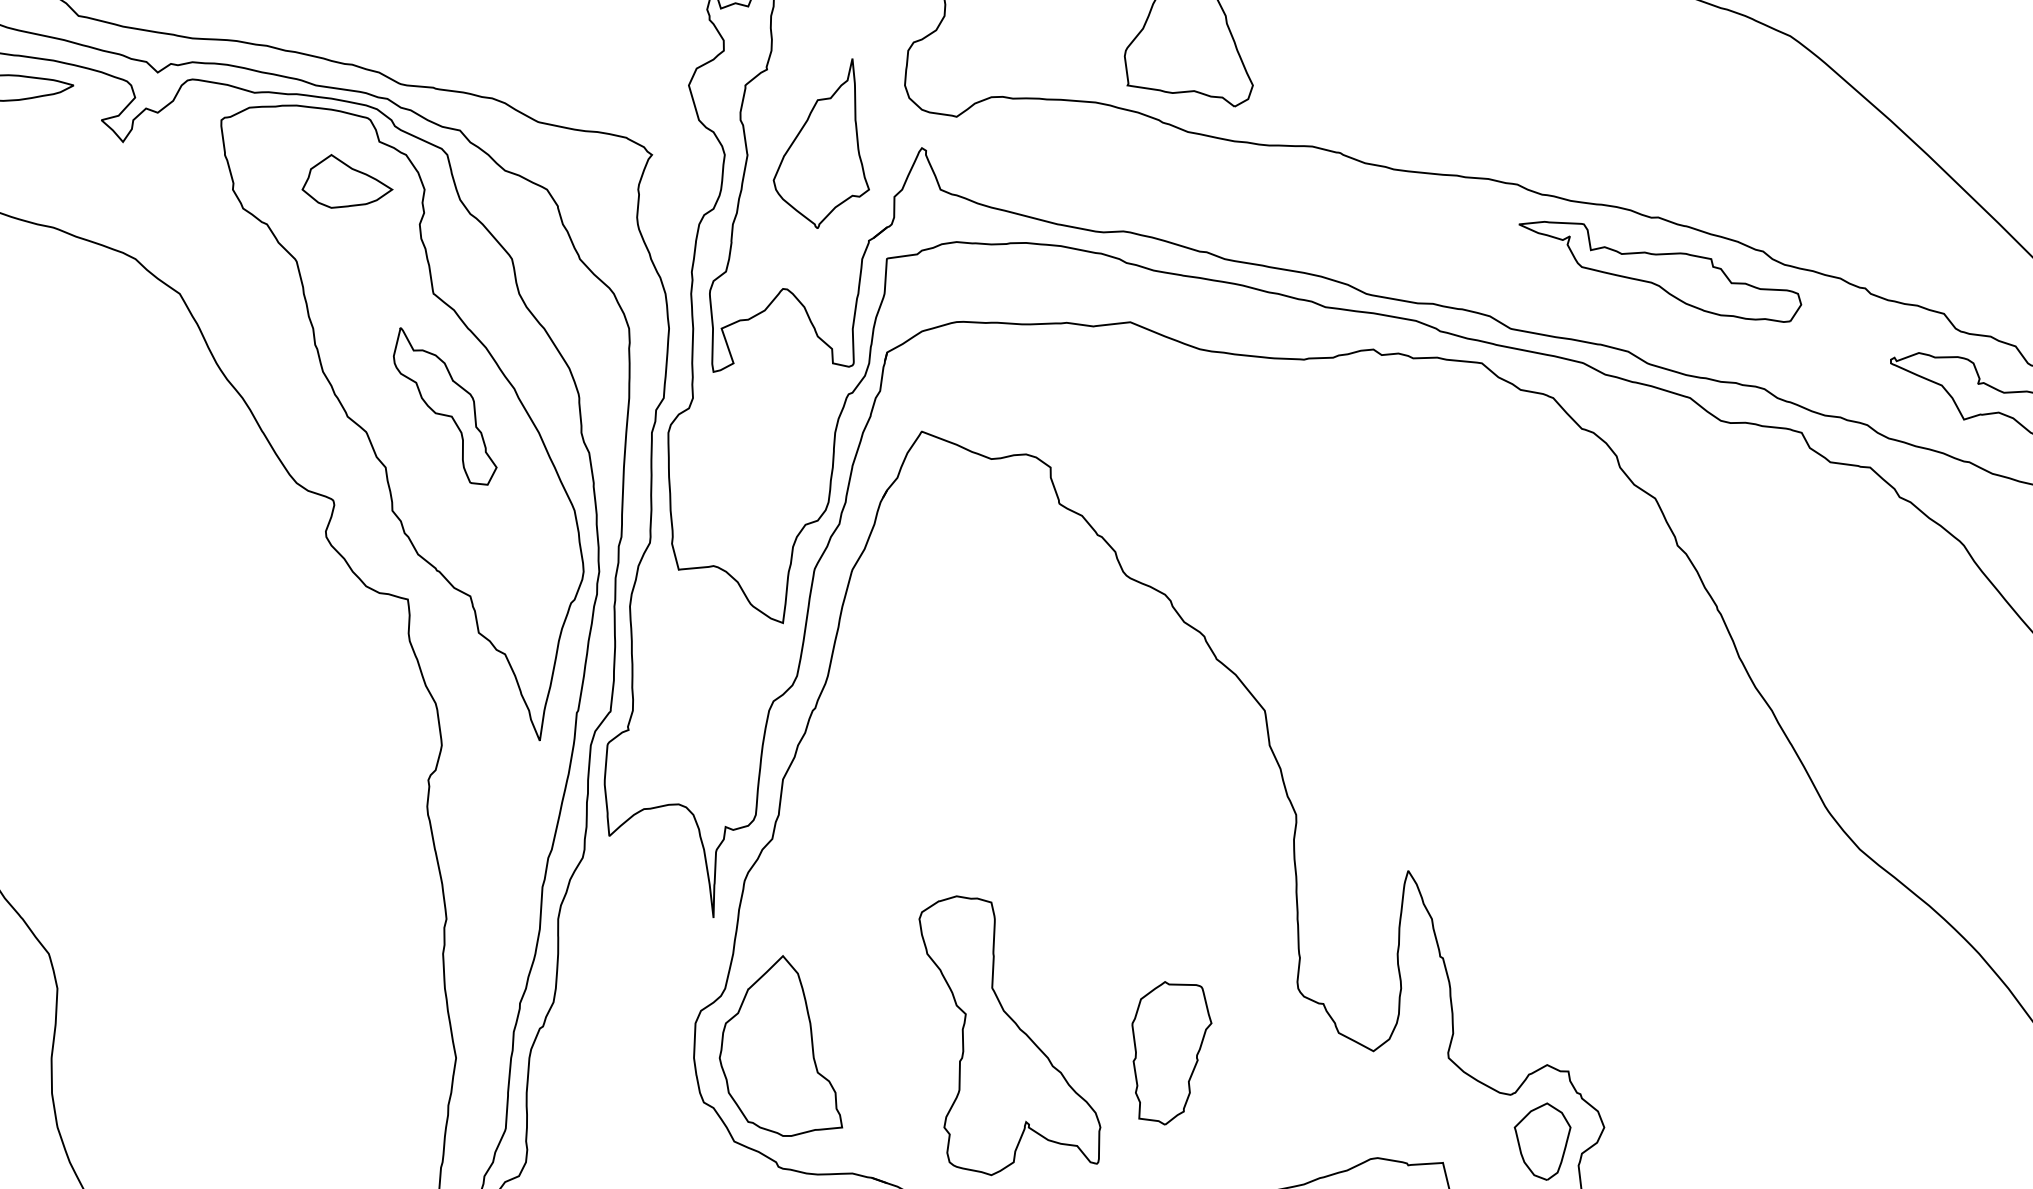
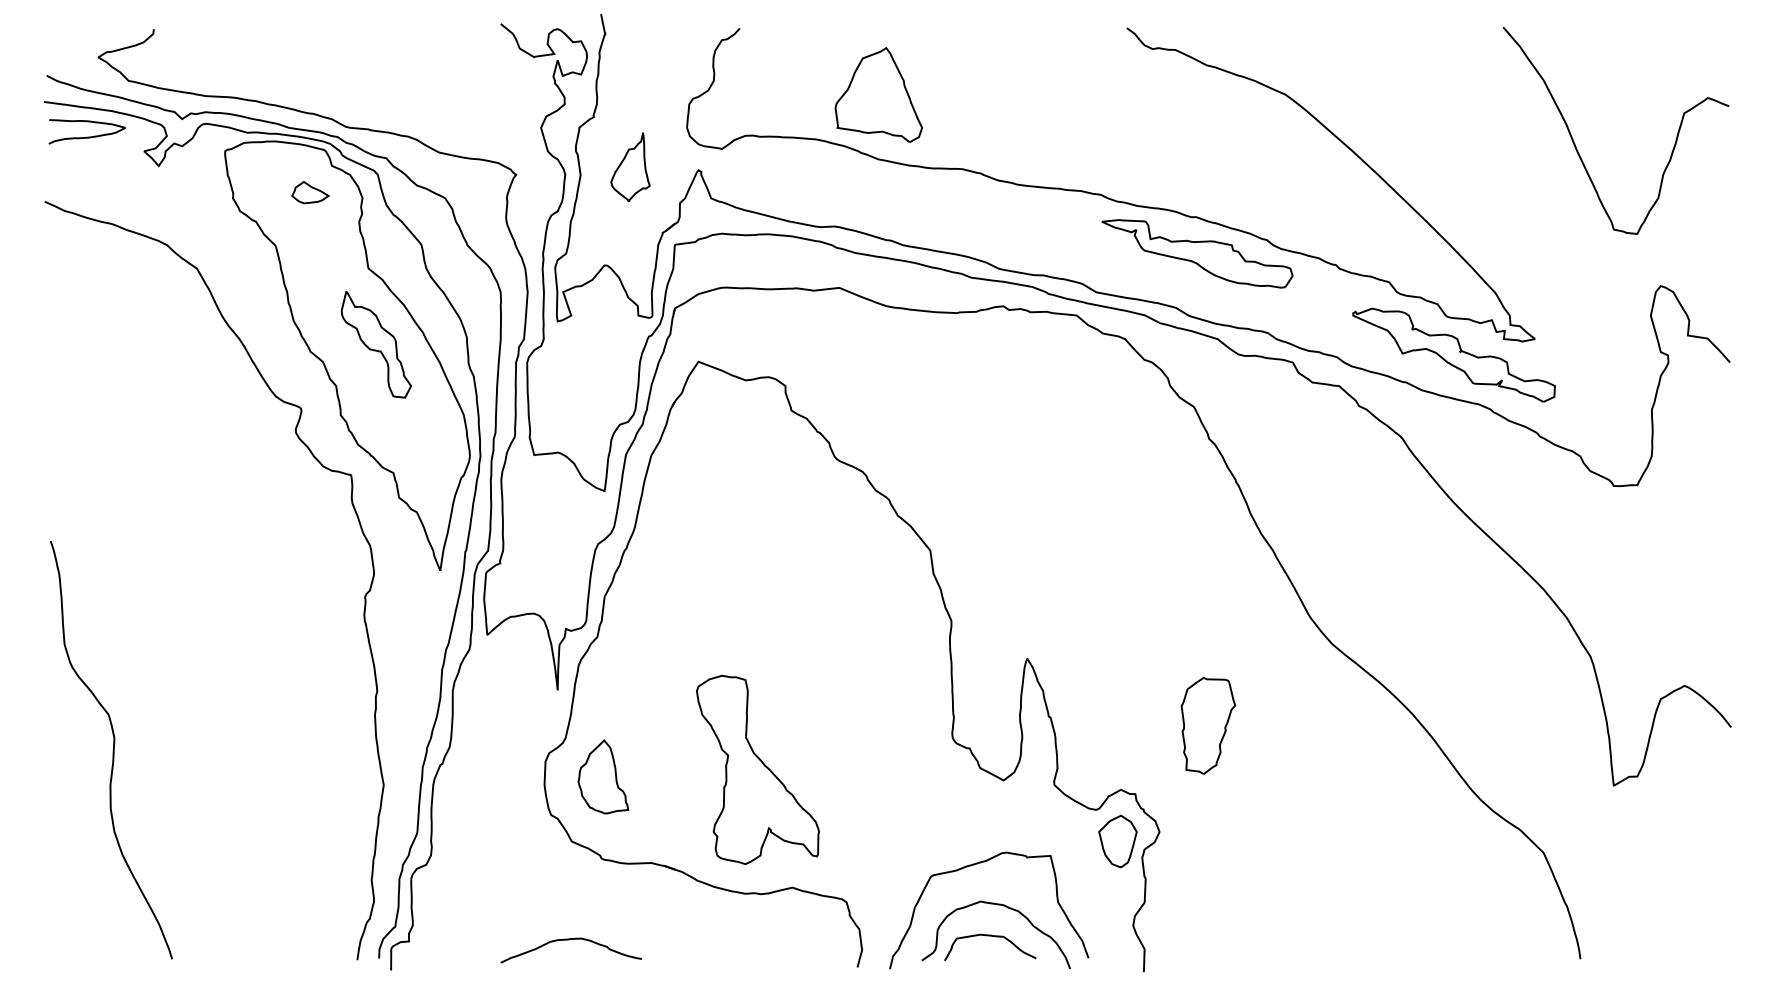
part: (821, 142) -> (630, 166), size x0.6
part: (347, 181) -> (310, 192), size x0.6
part: (781, 1045) -> (603, 776), size x0.6
part: (1172, 1052) -> (1208, 725), moved

